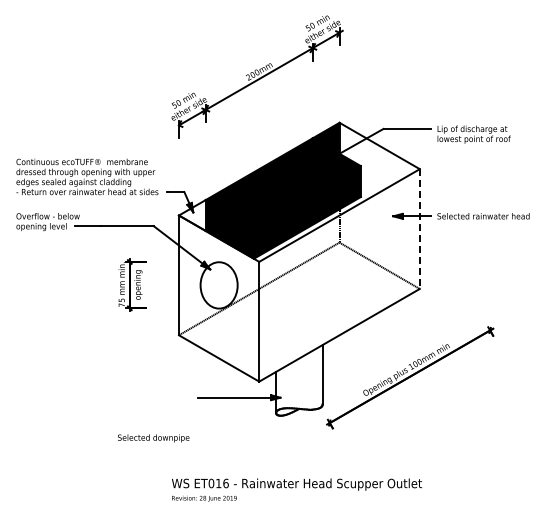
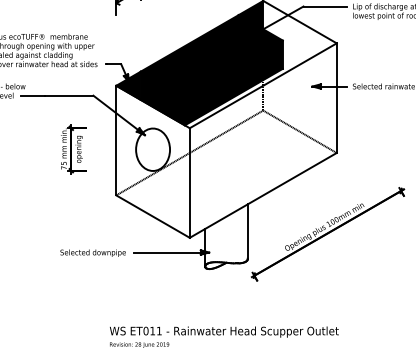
fill: (191, 215) -> (127, 85), added
line: (419, 229) -> (336, 98), dashed -> solid
text: (153, 438) -> (92, 253), moved
text: (225, 483) -> (158, 331), ET016 -> ET011

